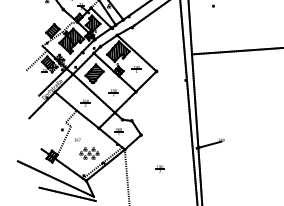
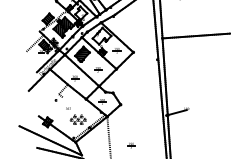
hatch: (92, 23) -> (80, 13), removed
hatch: (117, 51) -> (101, 36), removed
line: (64, 140) -> (57, 109), removed
part: (159, 168) -> (130, 145), moved

